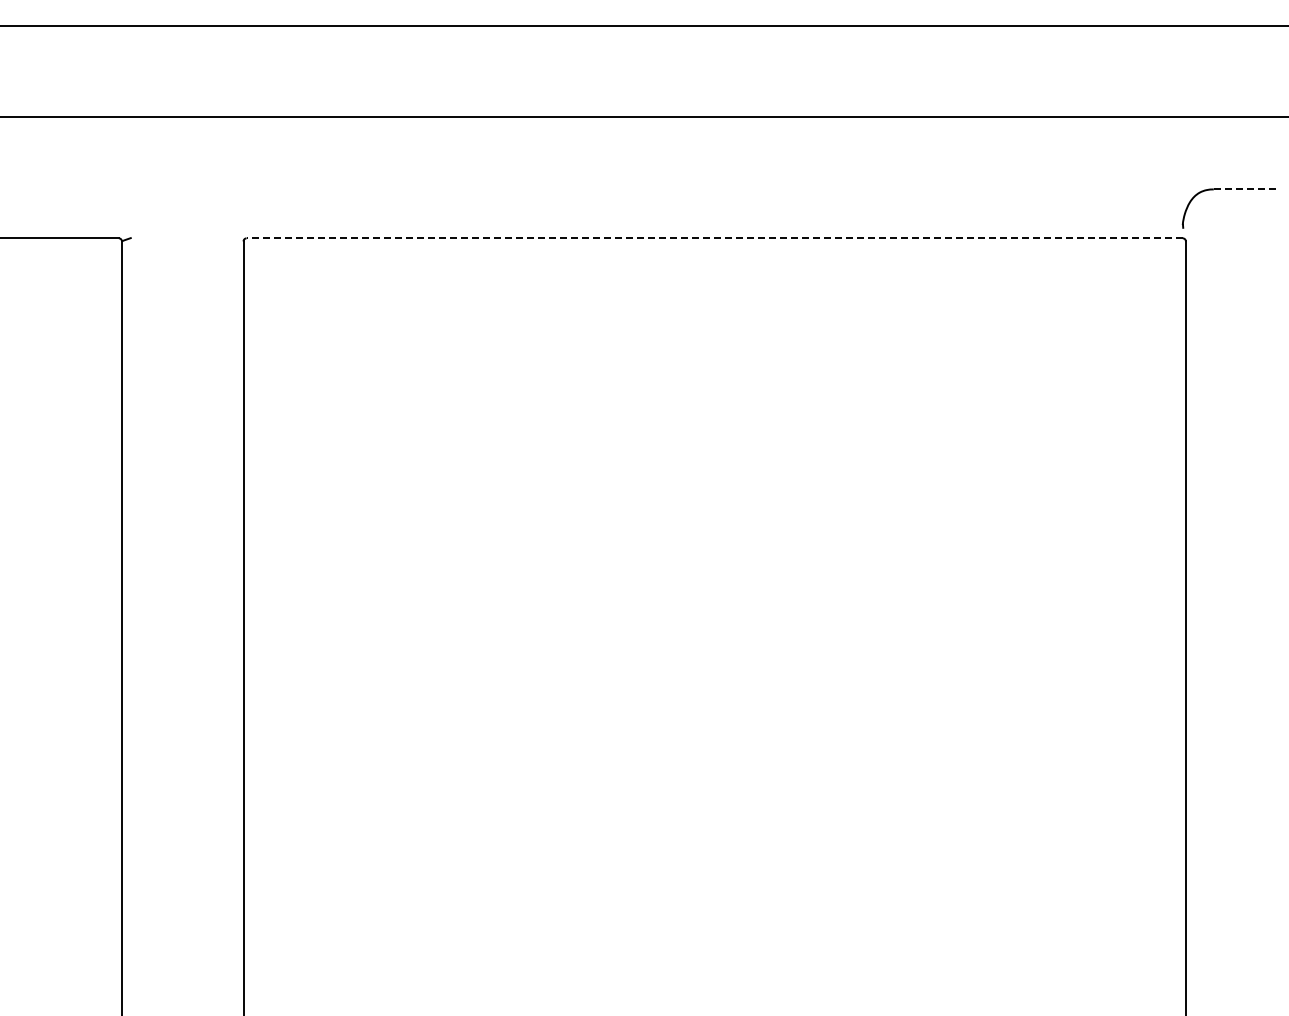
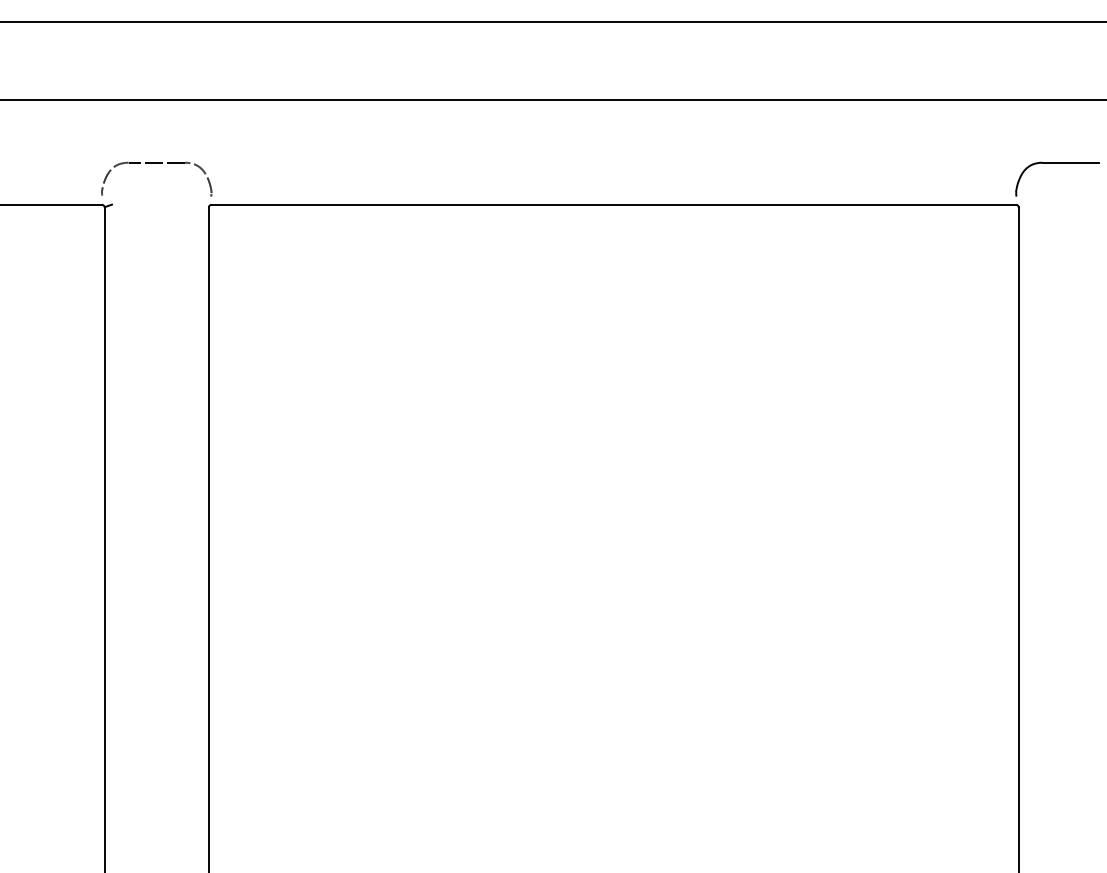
part: (182, 189) -> (156, 162), added
line: (1246, 189) -> (1070, 162), dashed -> solid
line: (714, 238) -> (613, 204), dashed -> solid

